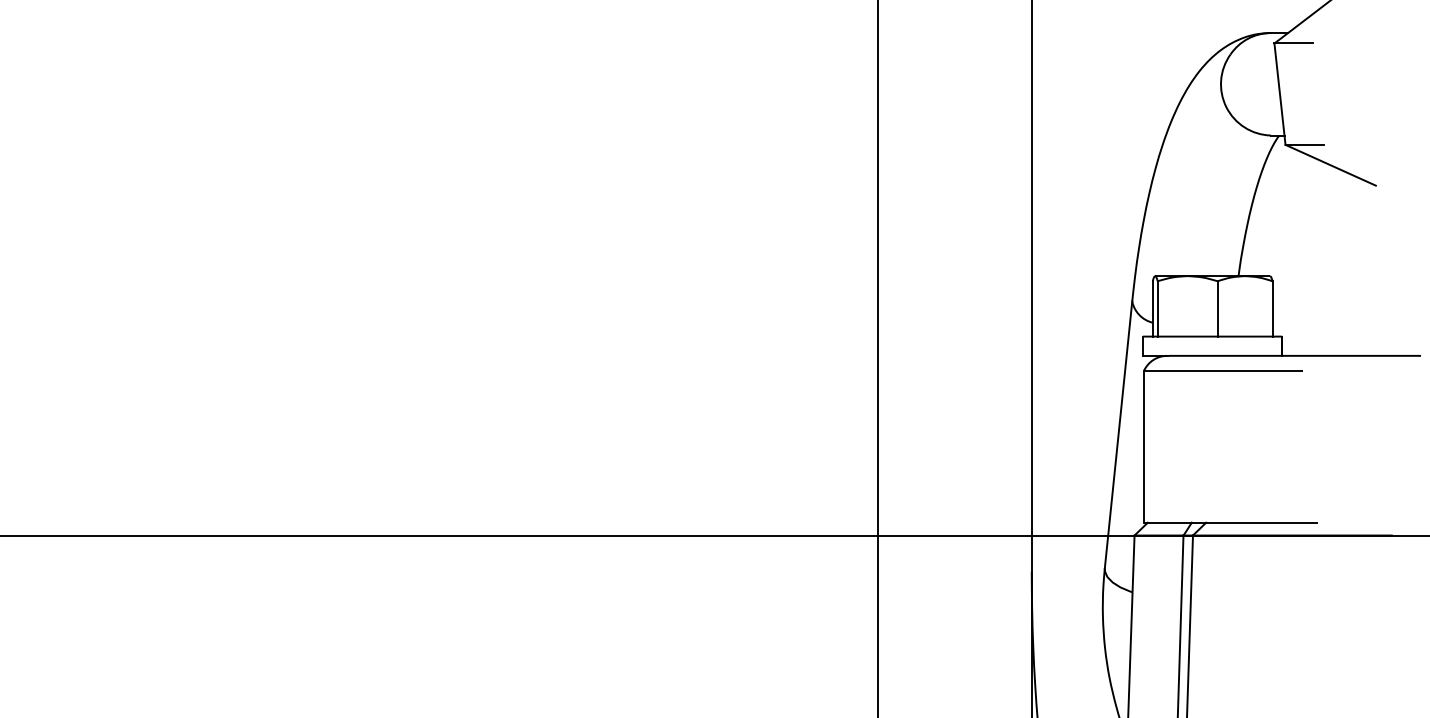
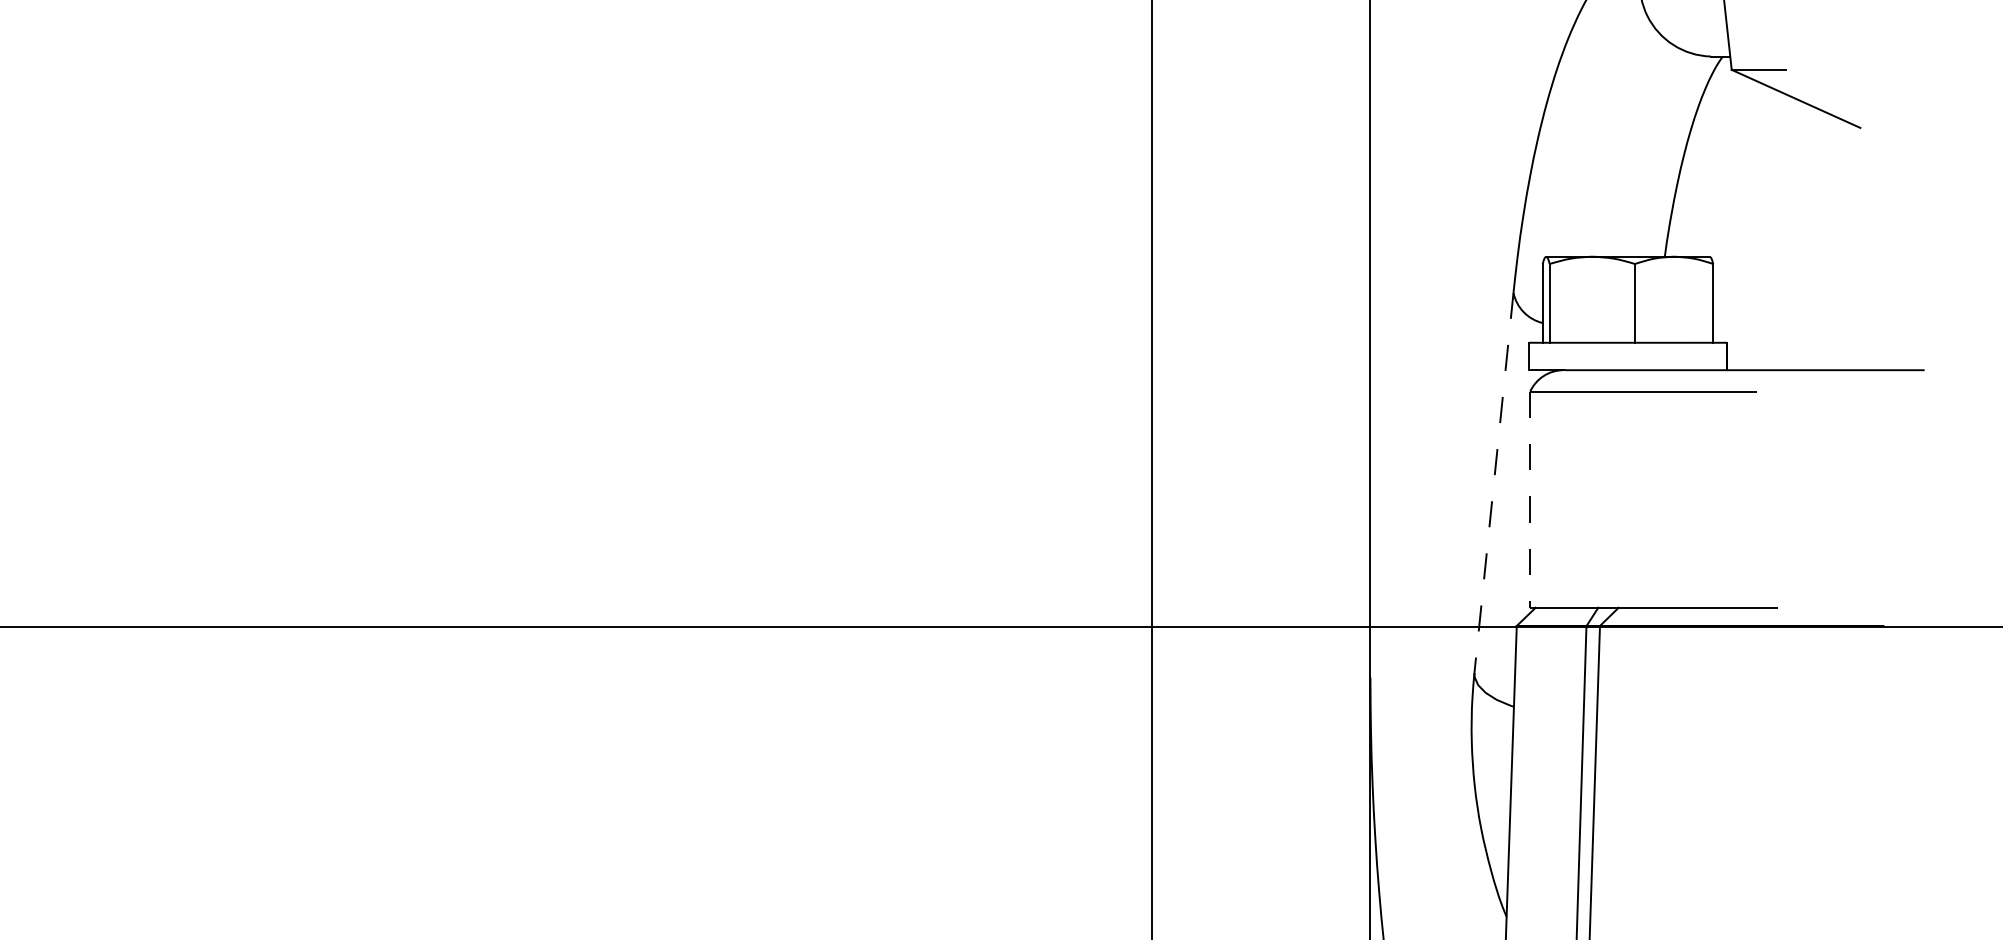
line: (1118, 435) -> (1493, 483), solid -> dashed
line: (1143, 446) -> (1529, 499), solid -> dashed

